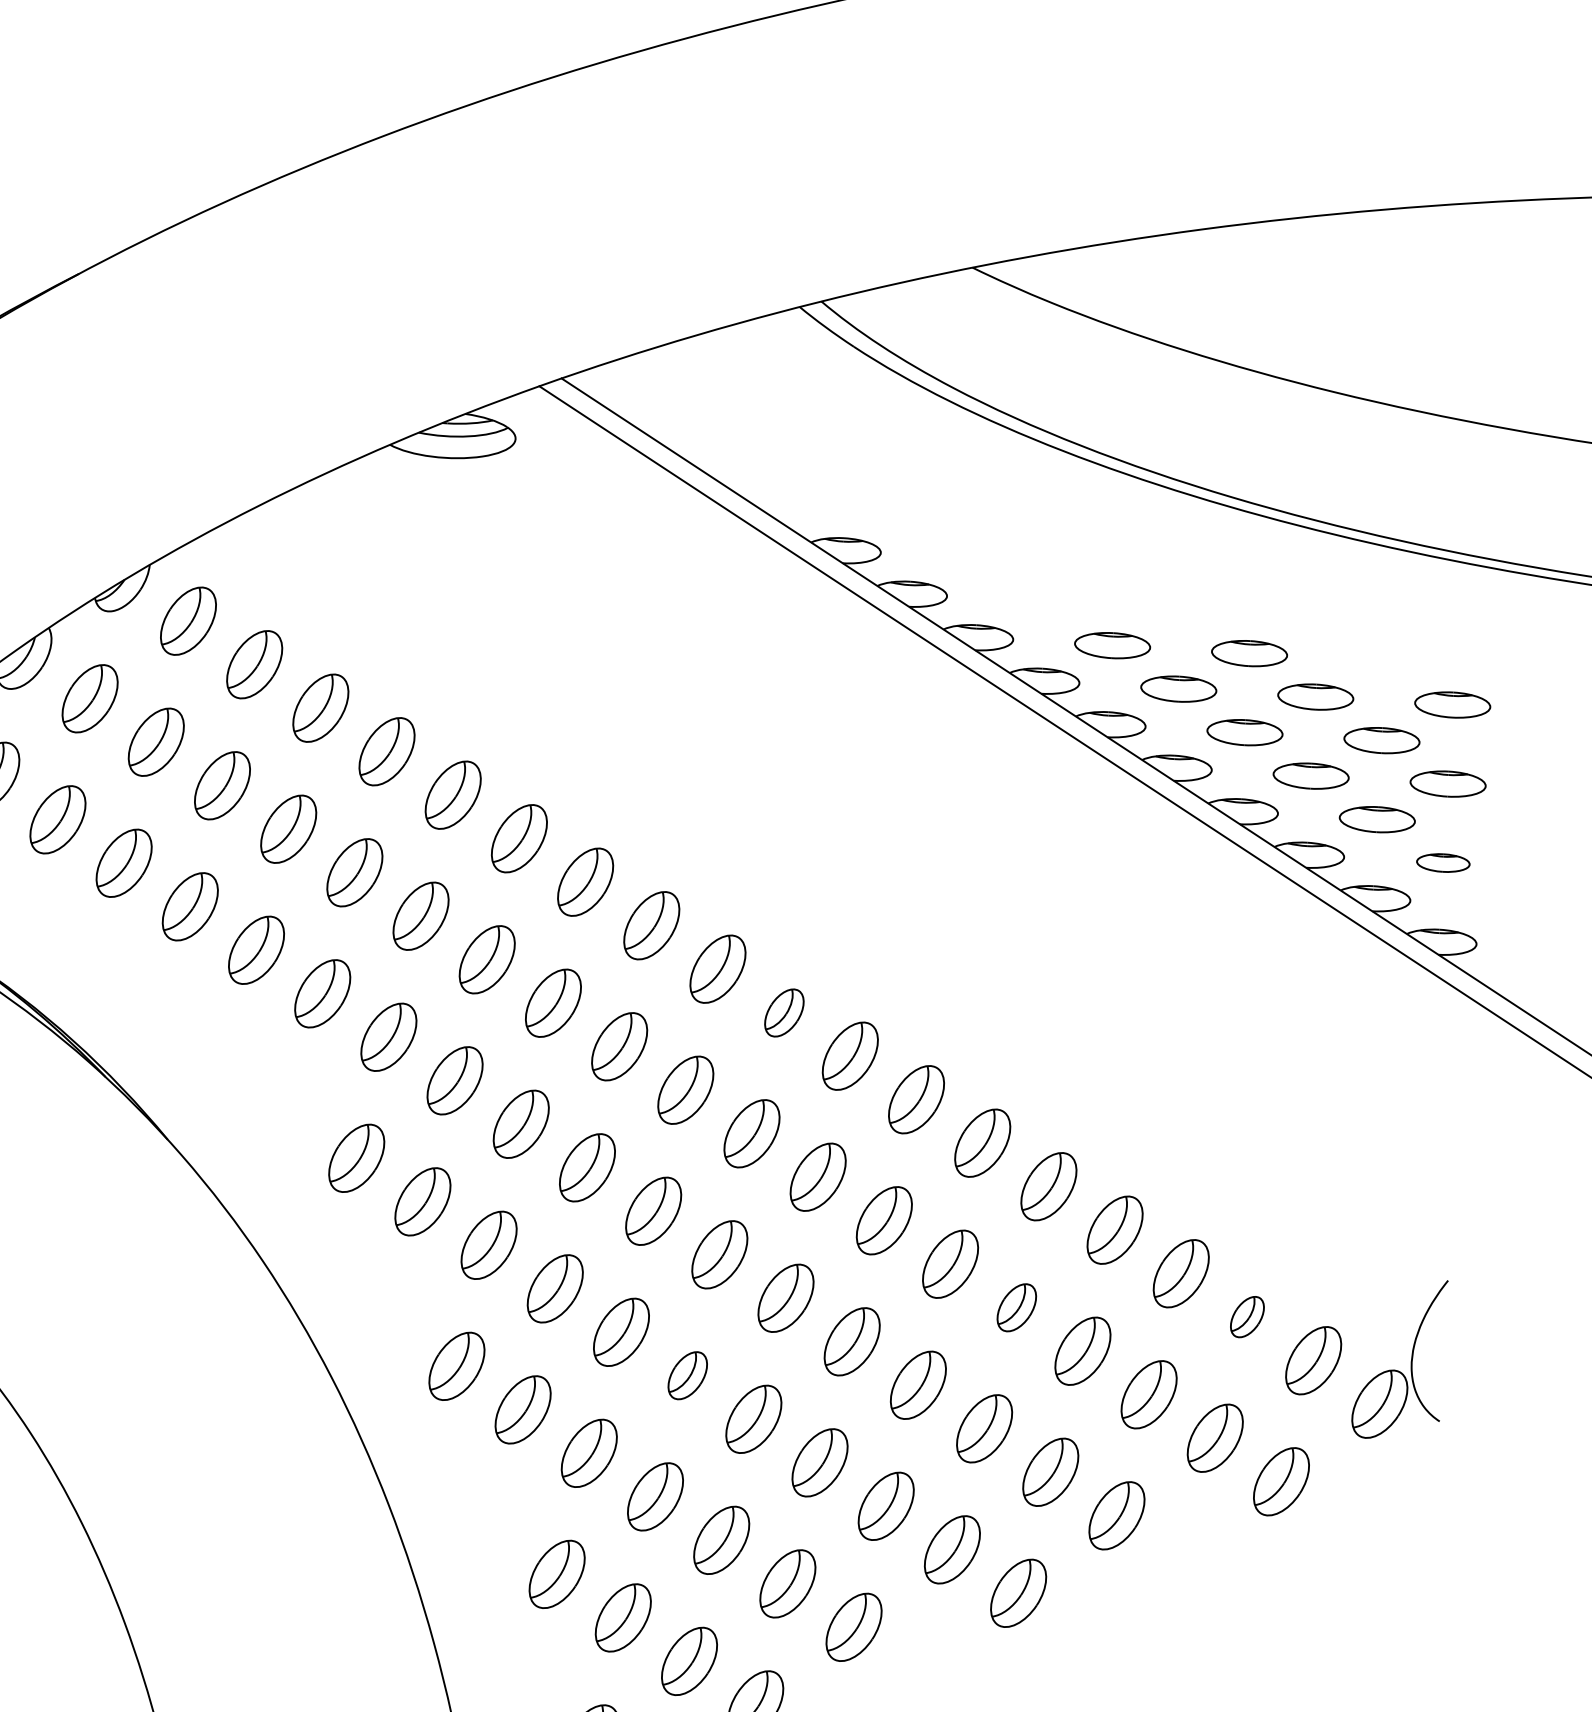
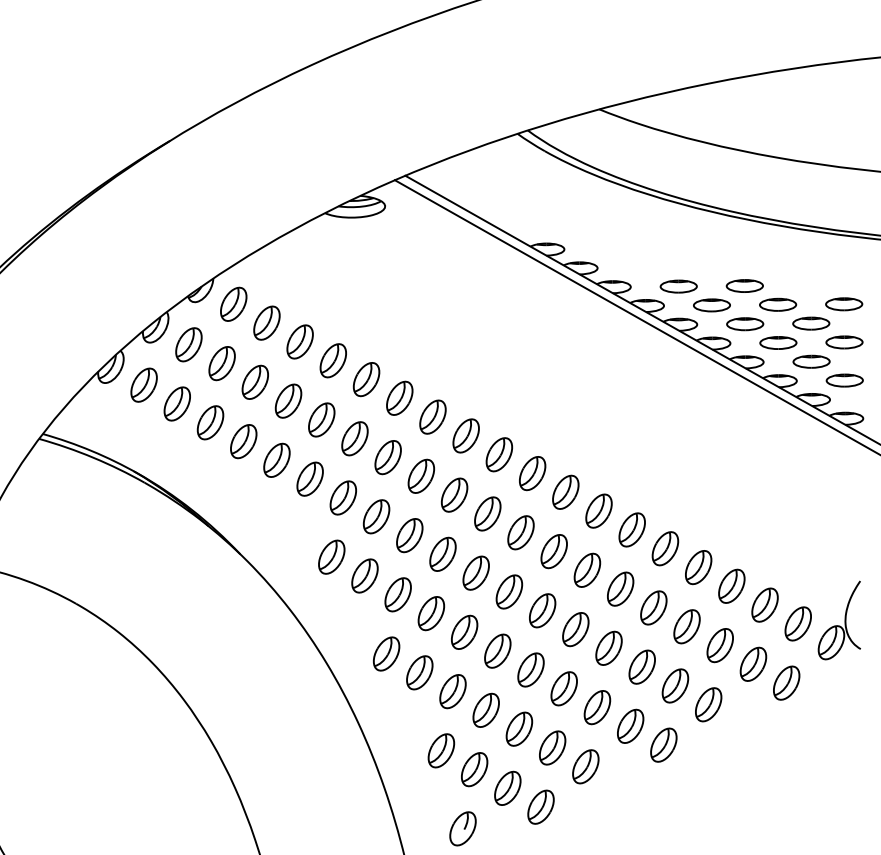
part: (1442, 862) -> (844, 380), size x1.43
part: (783, 1012) -> (532, 473), size x1.43
part: (1016, 1306) -> (653, 607), size x1.43
part: (1246, 1315) -> (764, 604), size x1.67
part: (687, 1374) -> (497, 650), size x1.43

